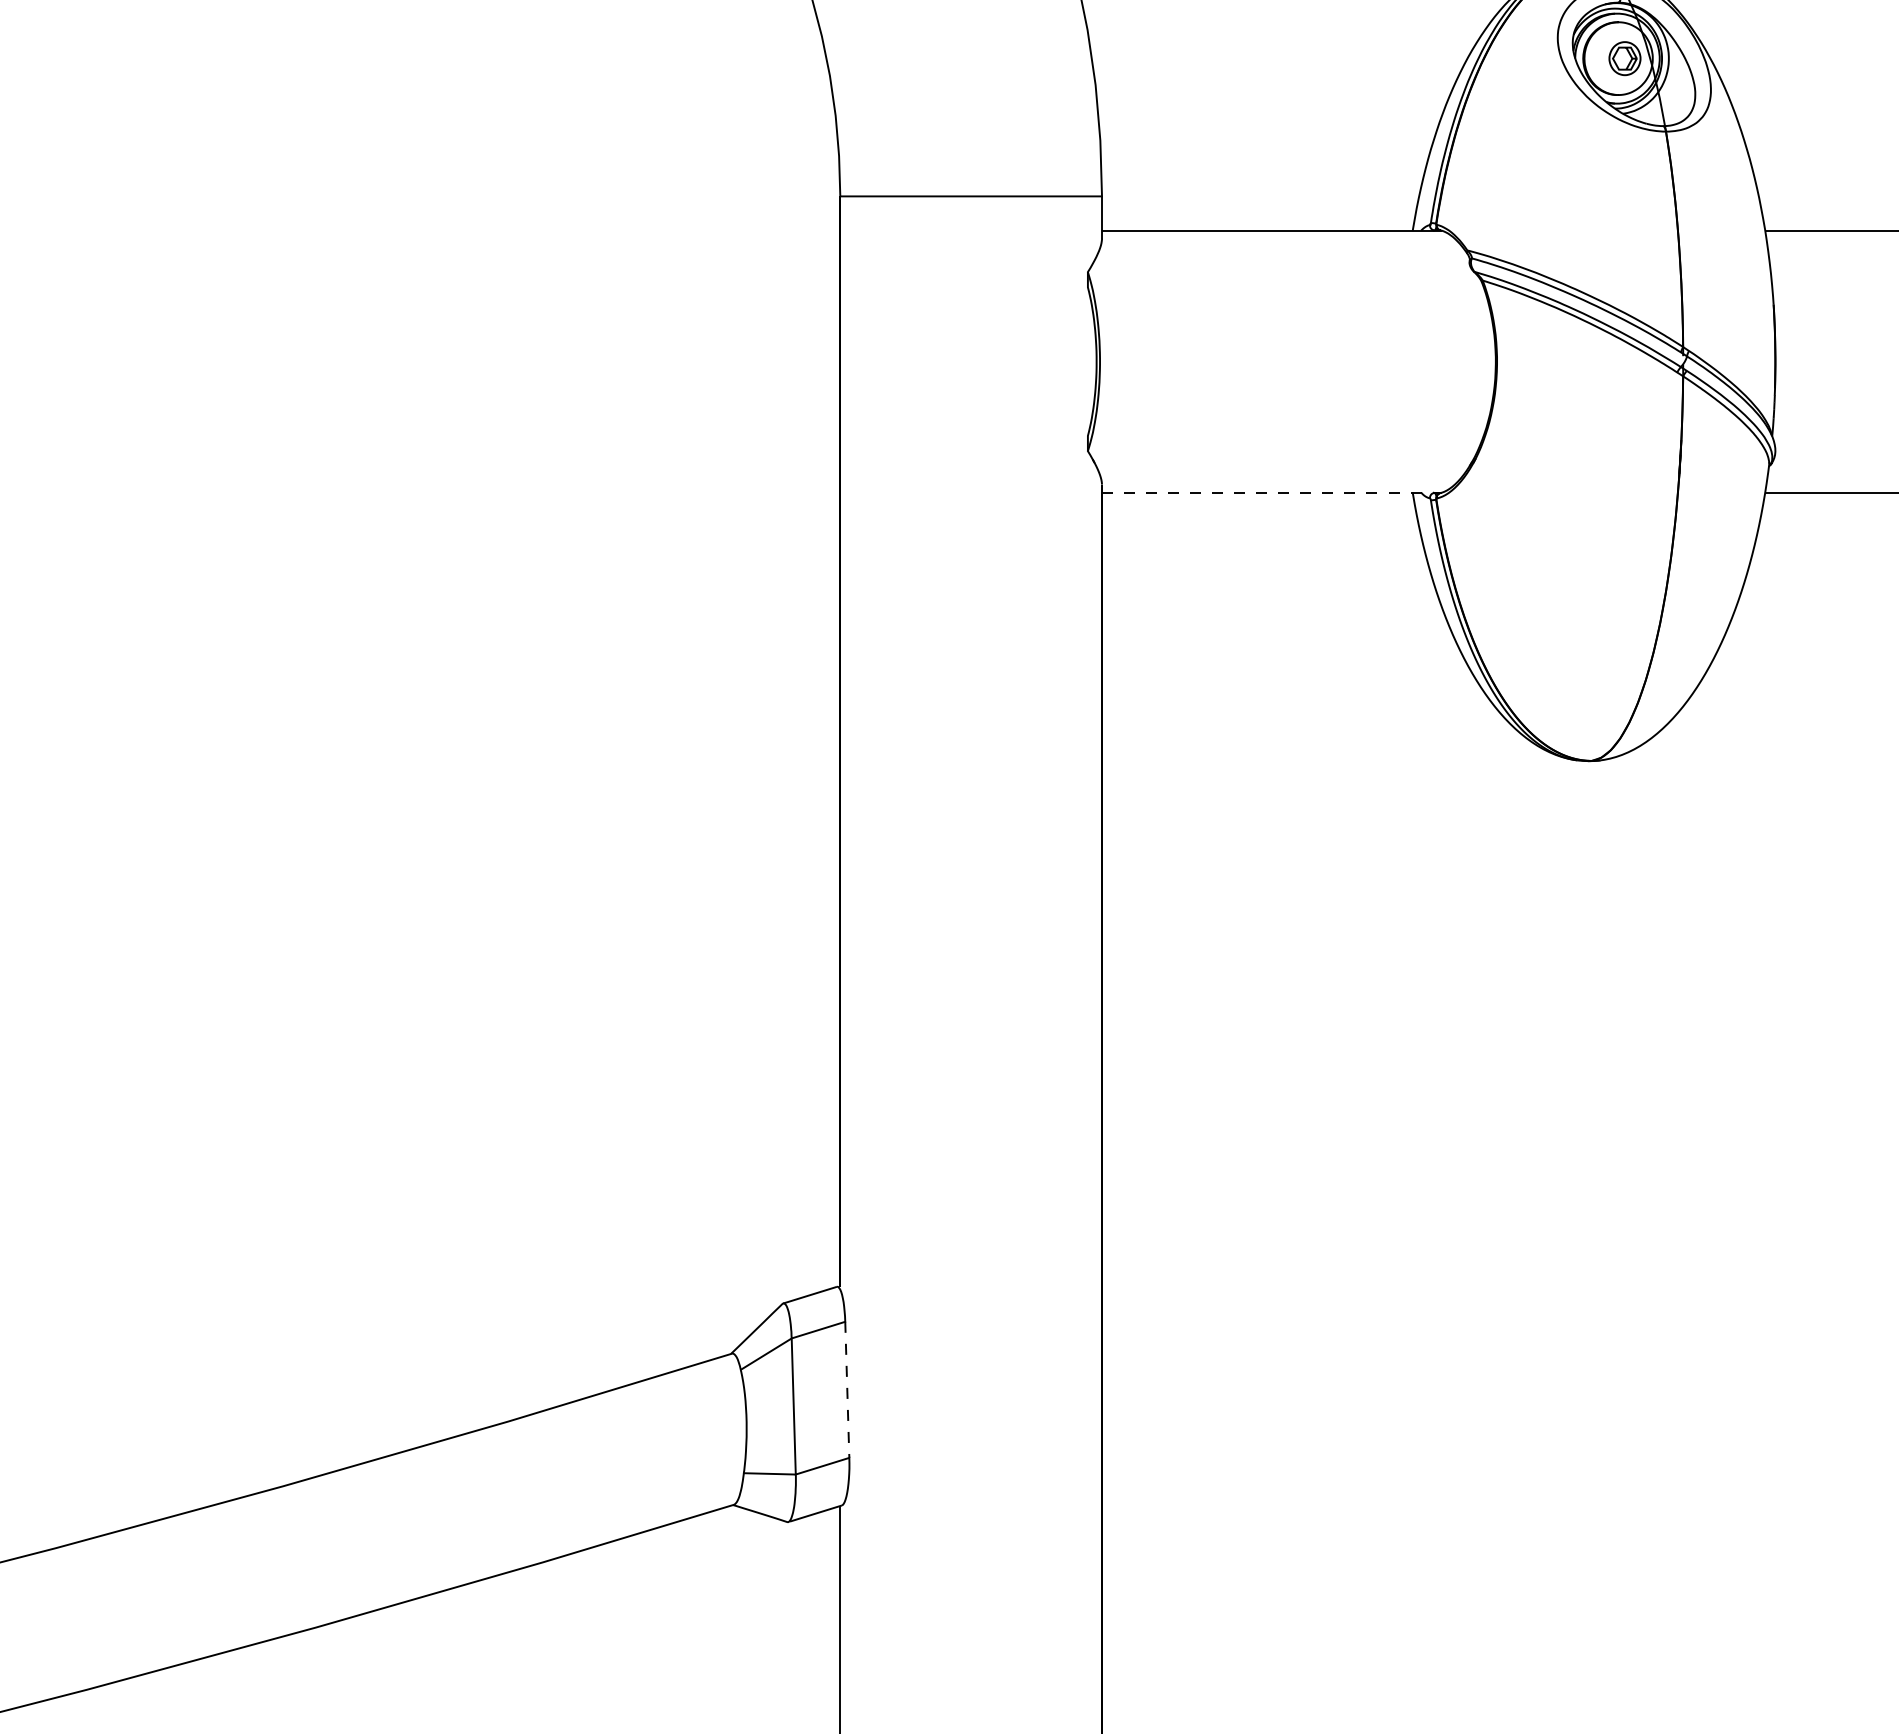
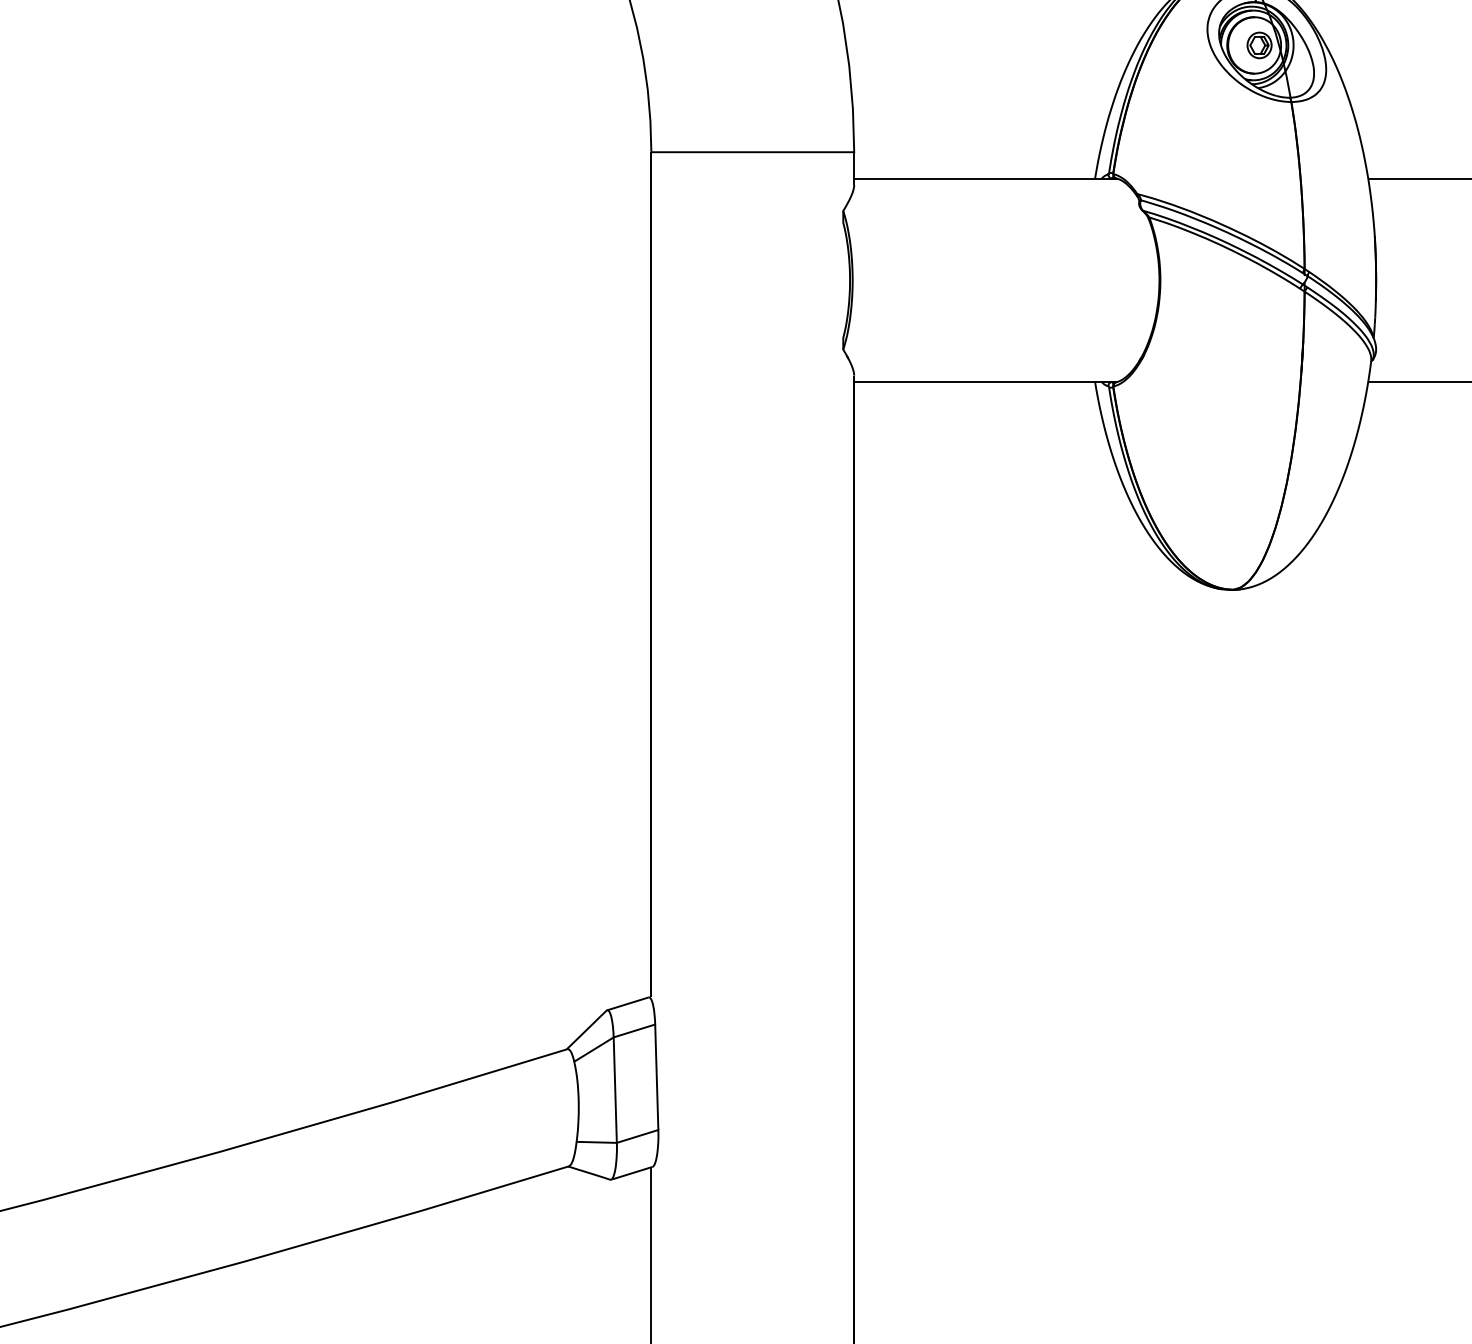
line: (1272, 492) -> (986, 381), dashed -> solid
line: (847, 1390) -> (656, 1077), dashed -> solid

